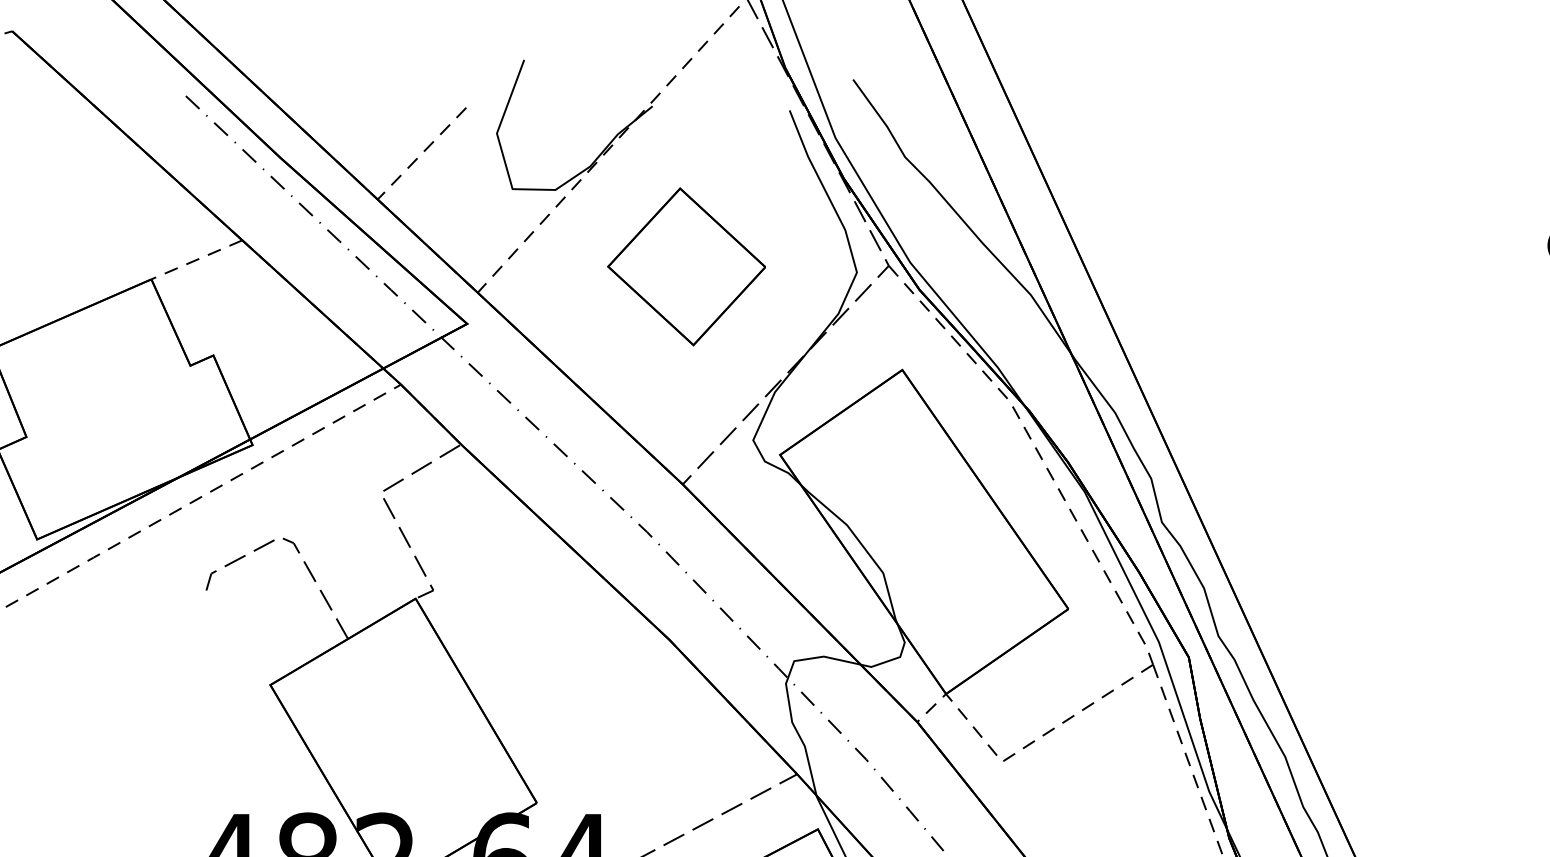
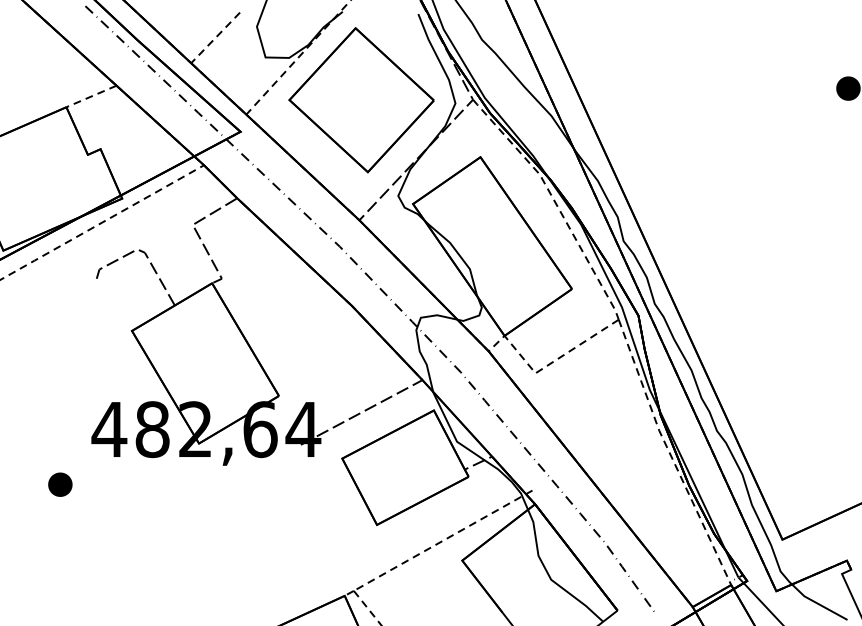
part: (686, 267) -> (361, 100), size x1.67

